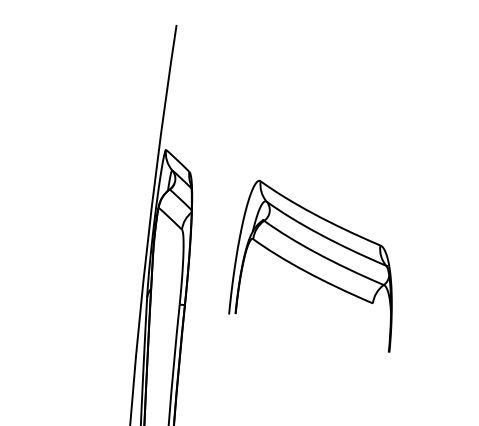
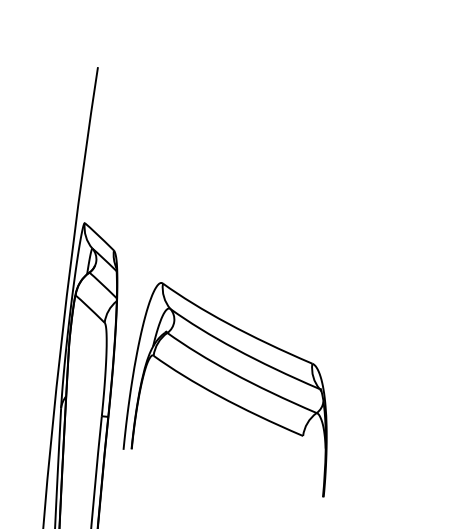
part: (310, 266) -> (225, 389), moved

